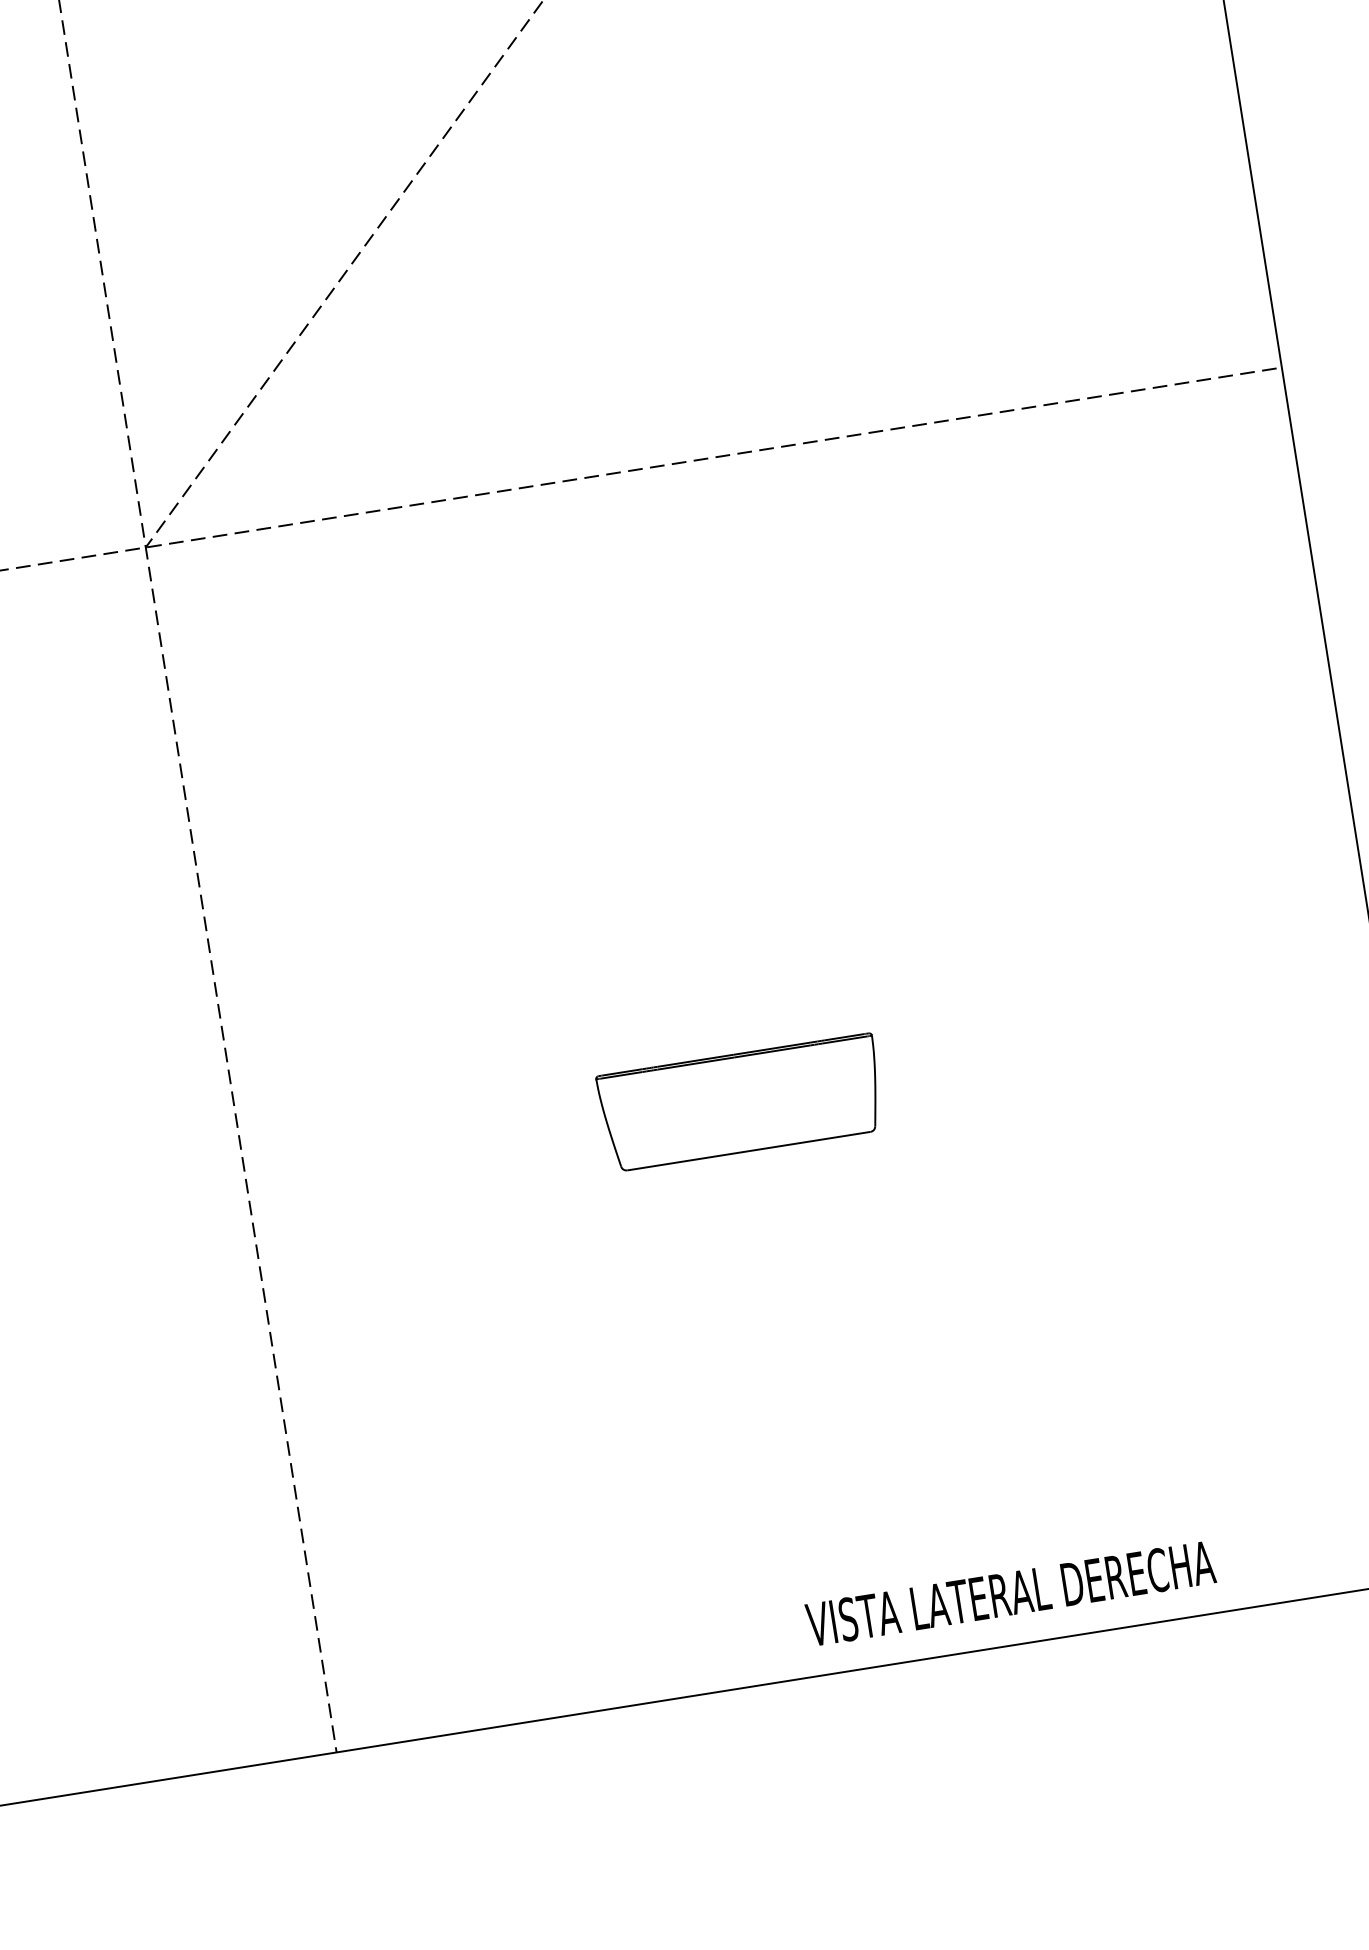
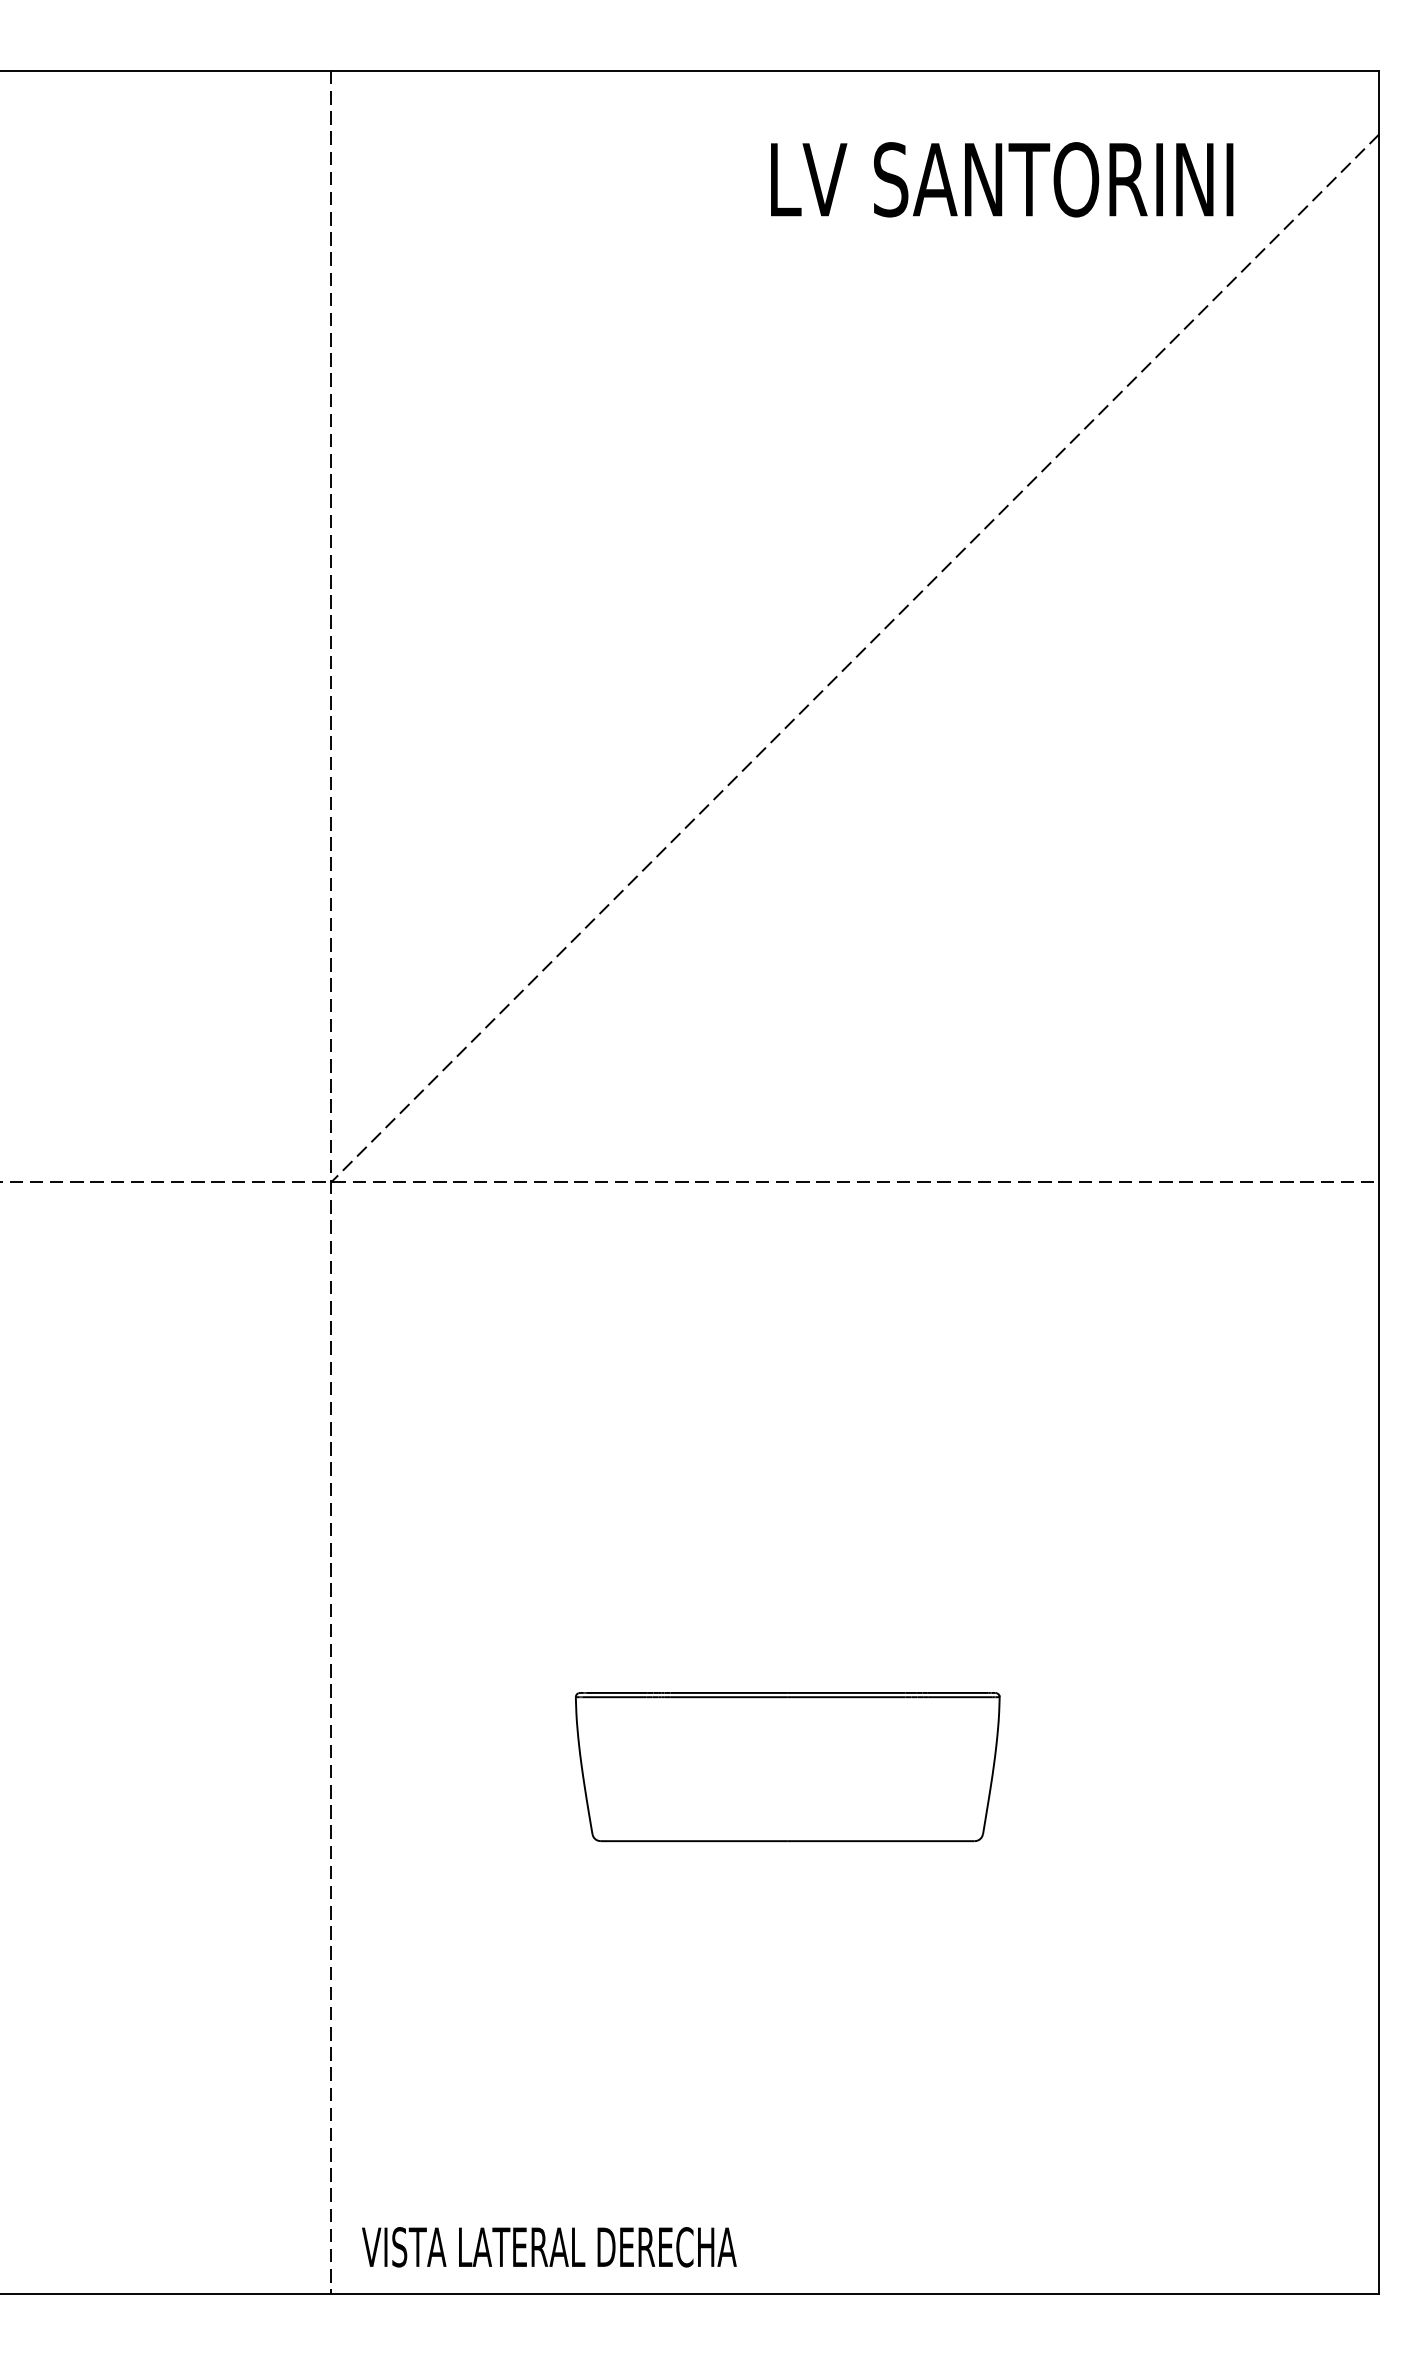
part: (740, 1103) -> (787, 1767), size x1.67
text: (1010, 1593) -> (549, 2247), moved

